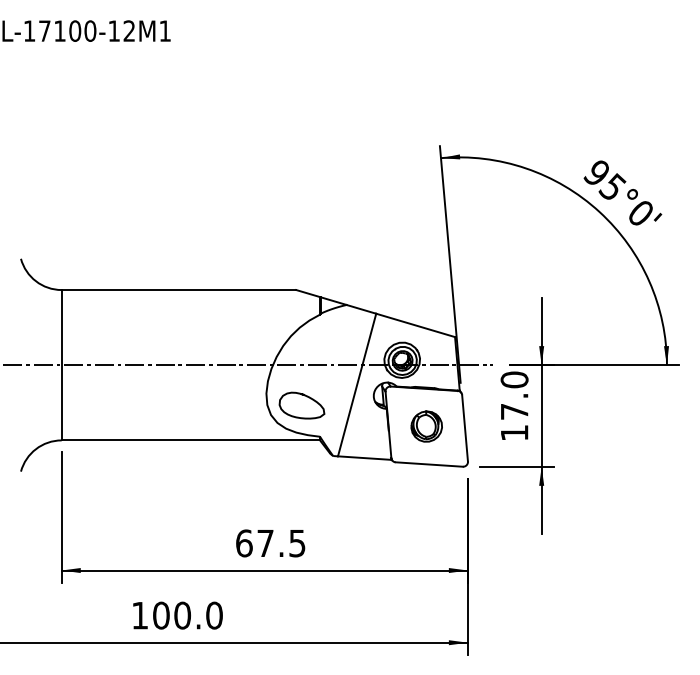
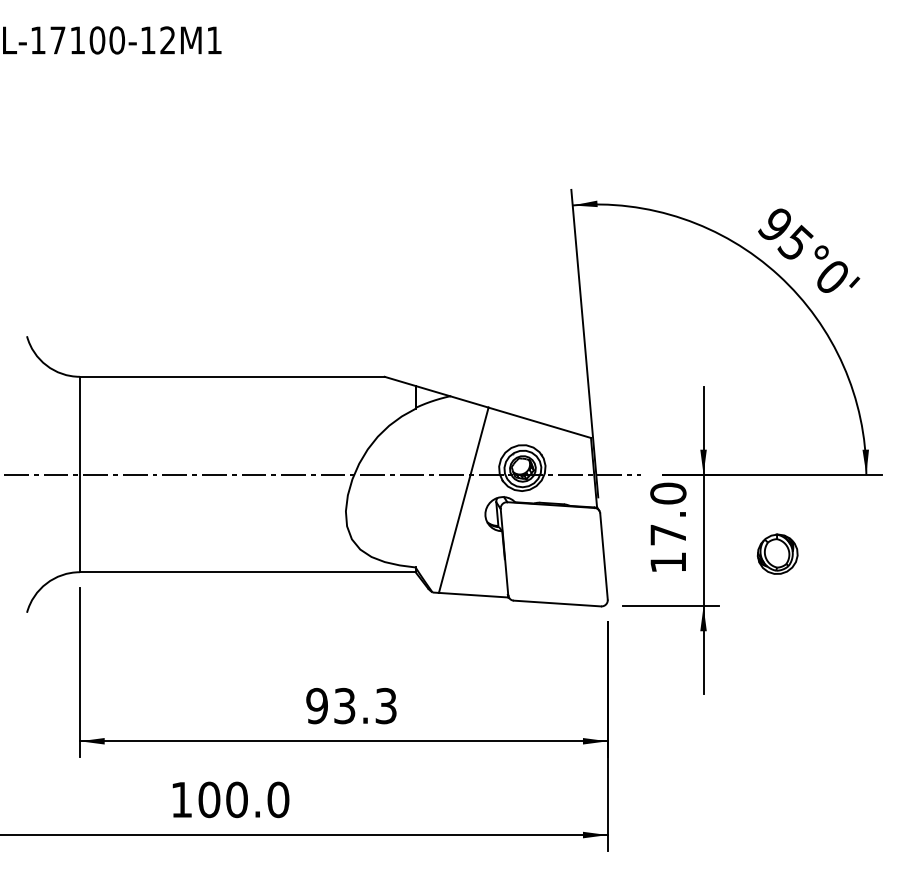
curve: (306, 397) -> (397, 516), removed
part: (426, 426) -> (777, 554), moved
text: (270, 543) -> (351, 706), 67.5 -> 93.3

